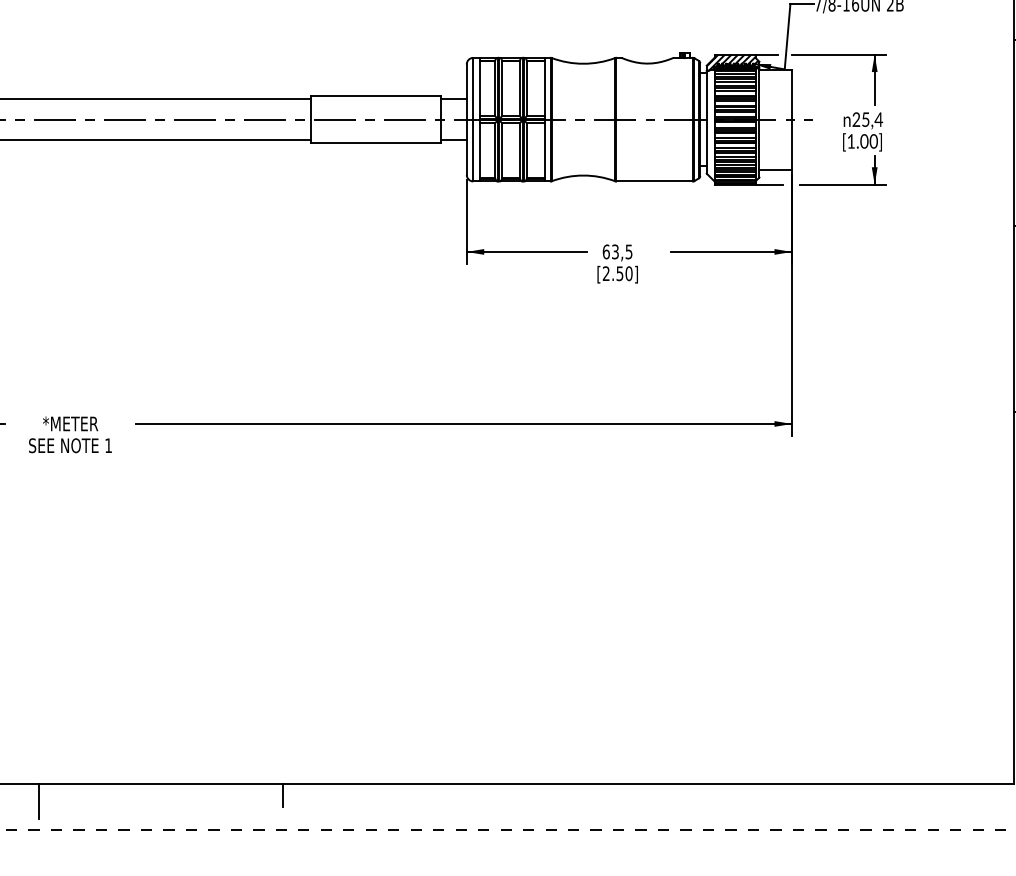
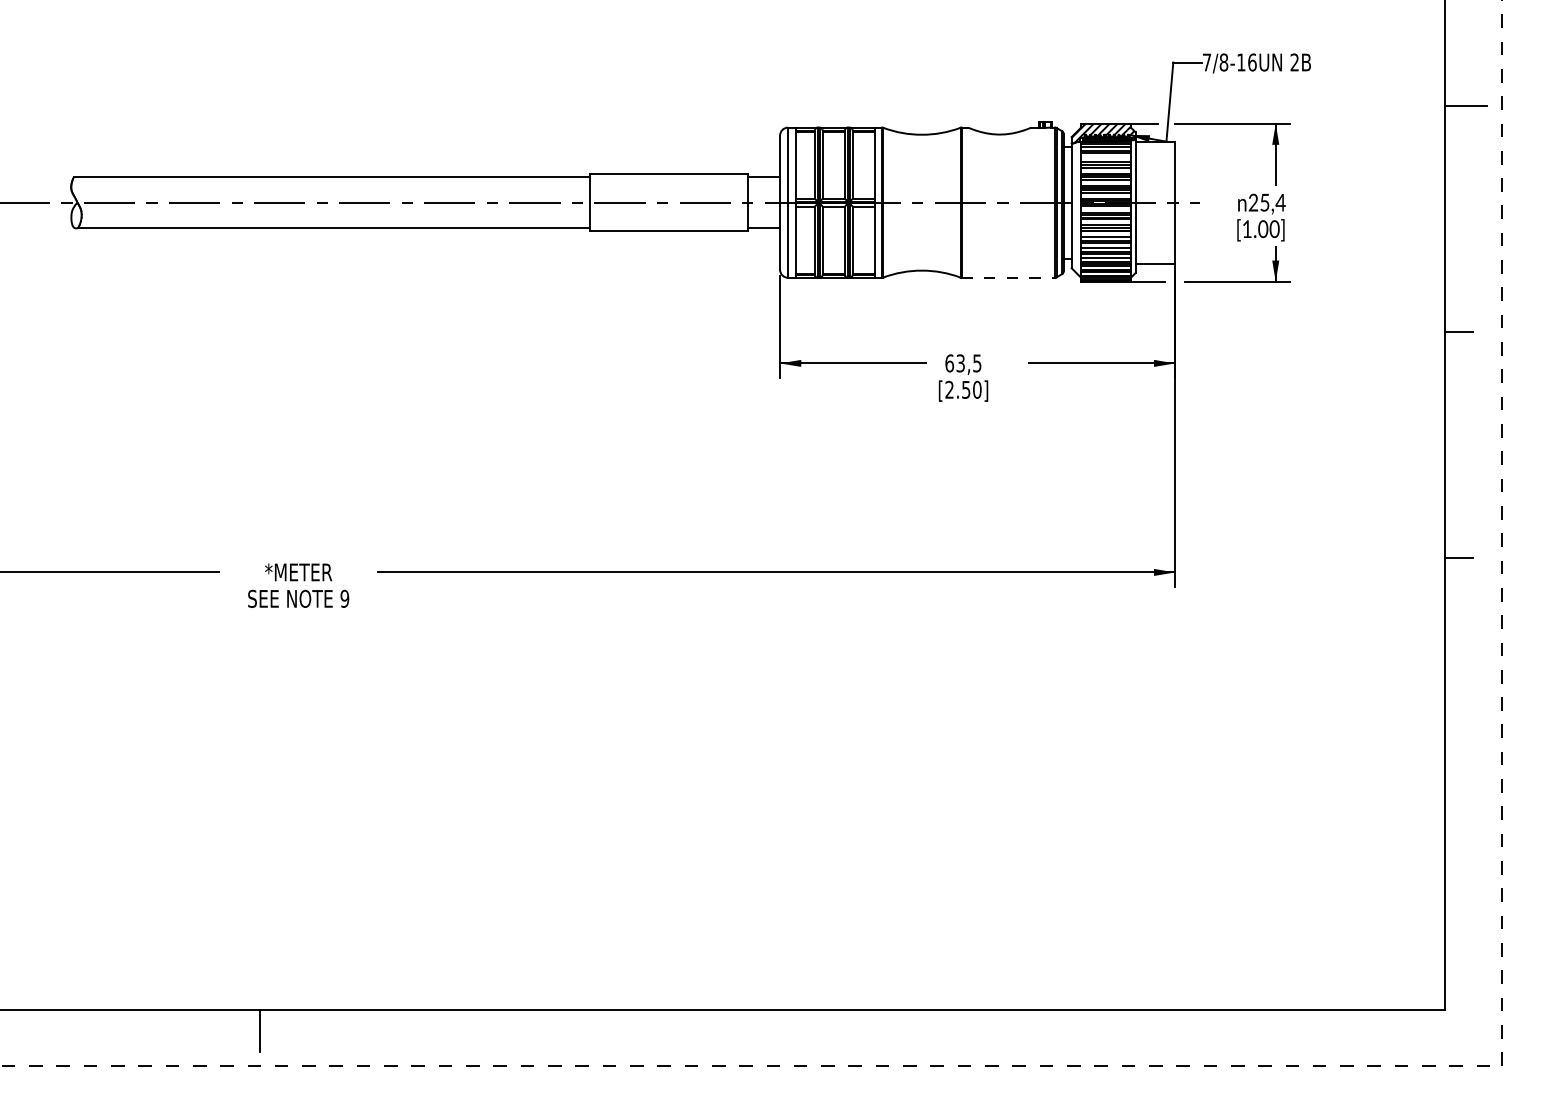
line: (734, 81) -> (1105, 156), removed
line: (654, 181) -> (1008, 277), solid -> dashed
text: (108, 445) -> (344, 598), 1 -> 9
line: (282, 795) -> (556, 1023), removed

